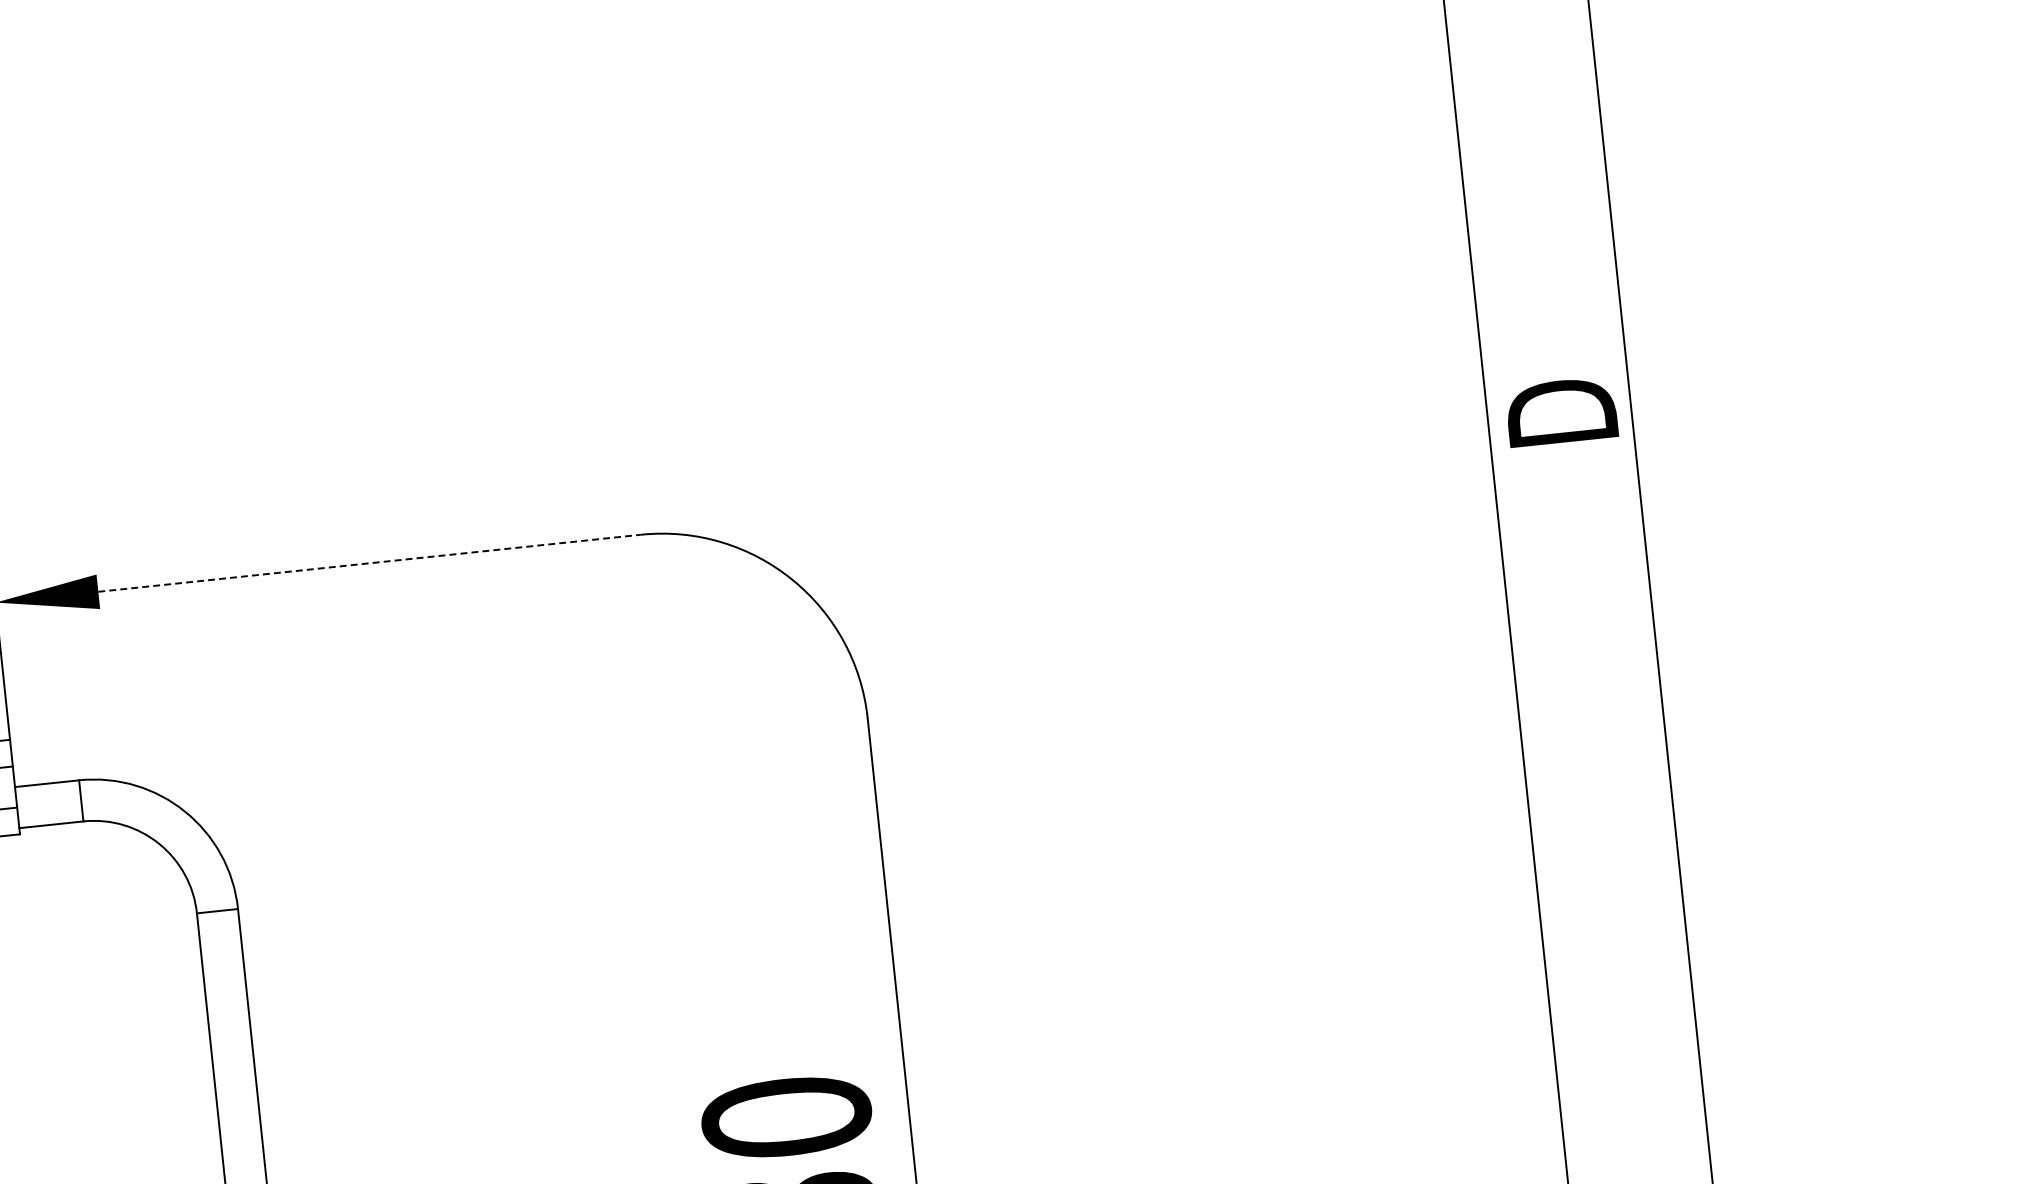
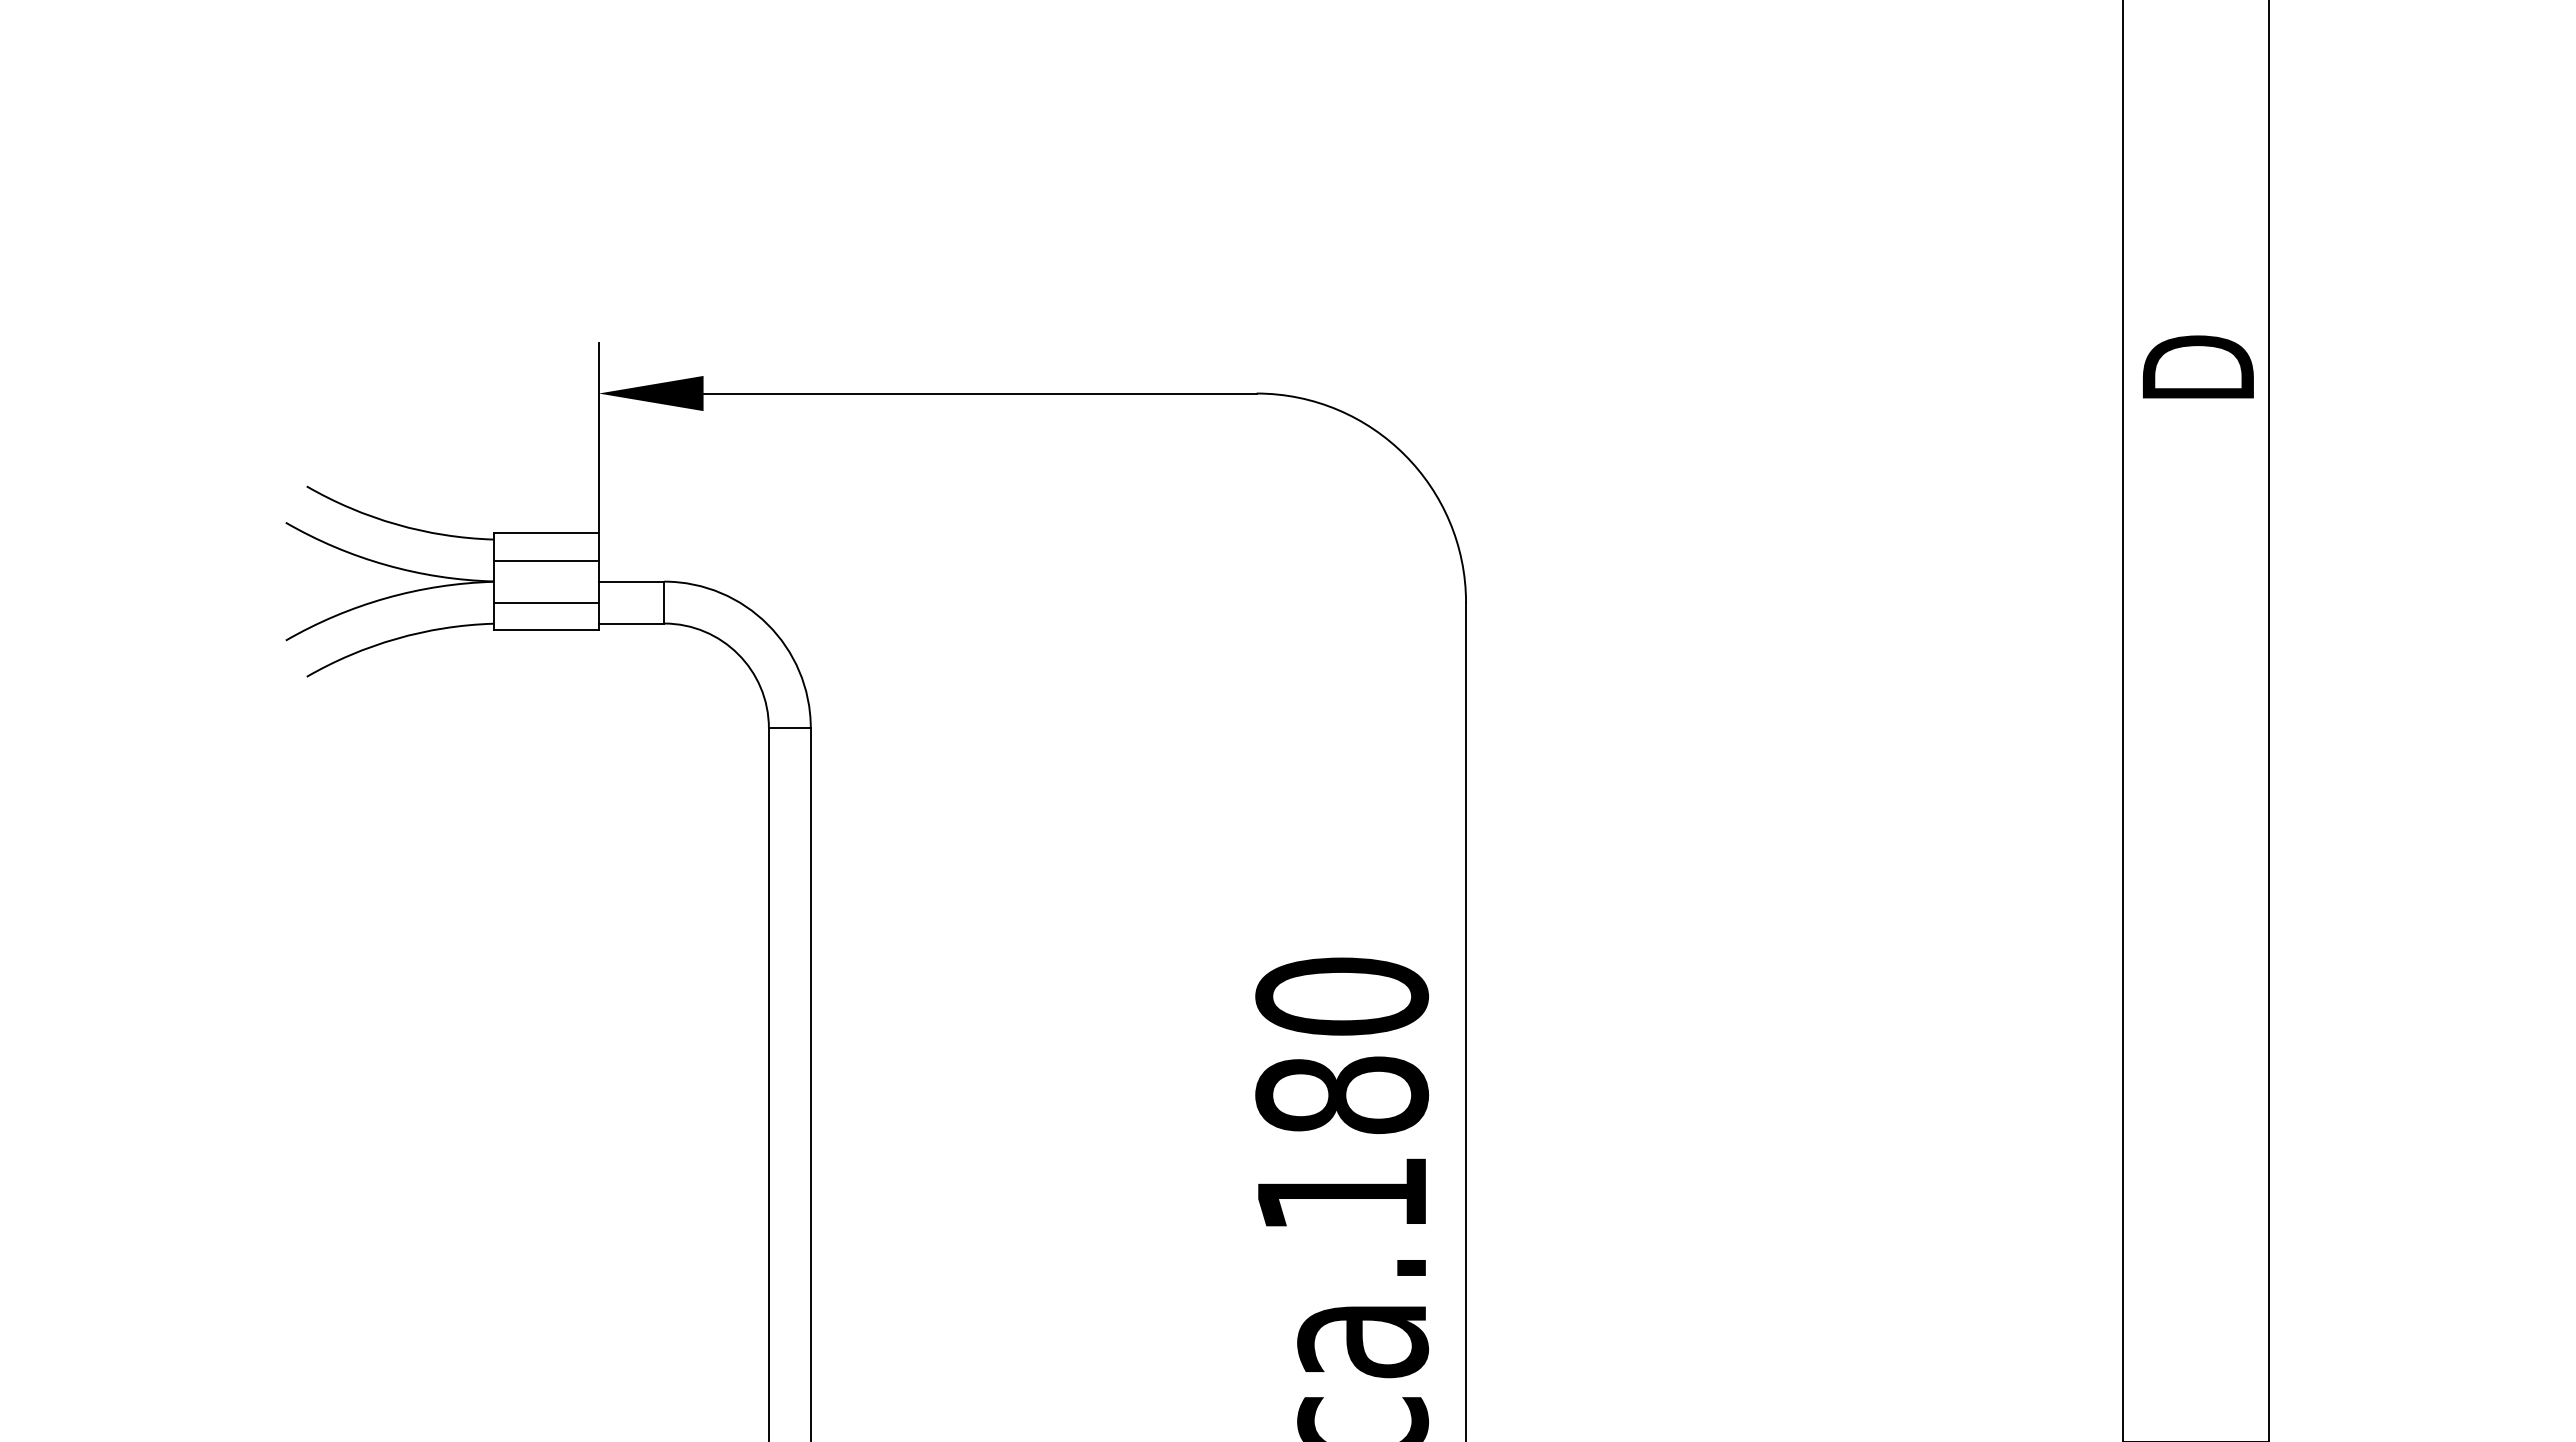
line: (369, 563) -> (980, 393), dashed -> solid

